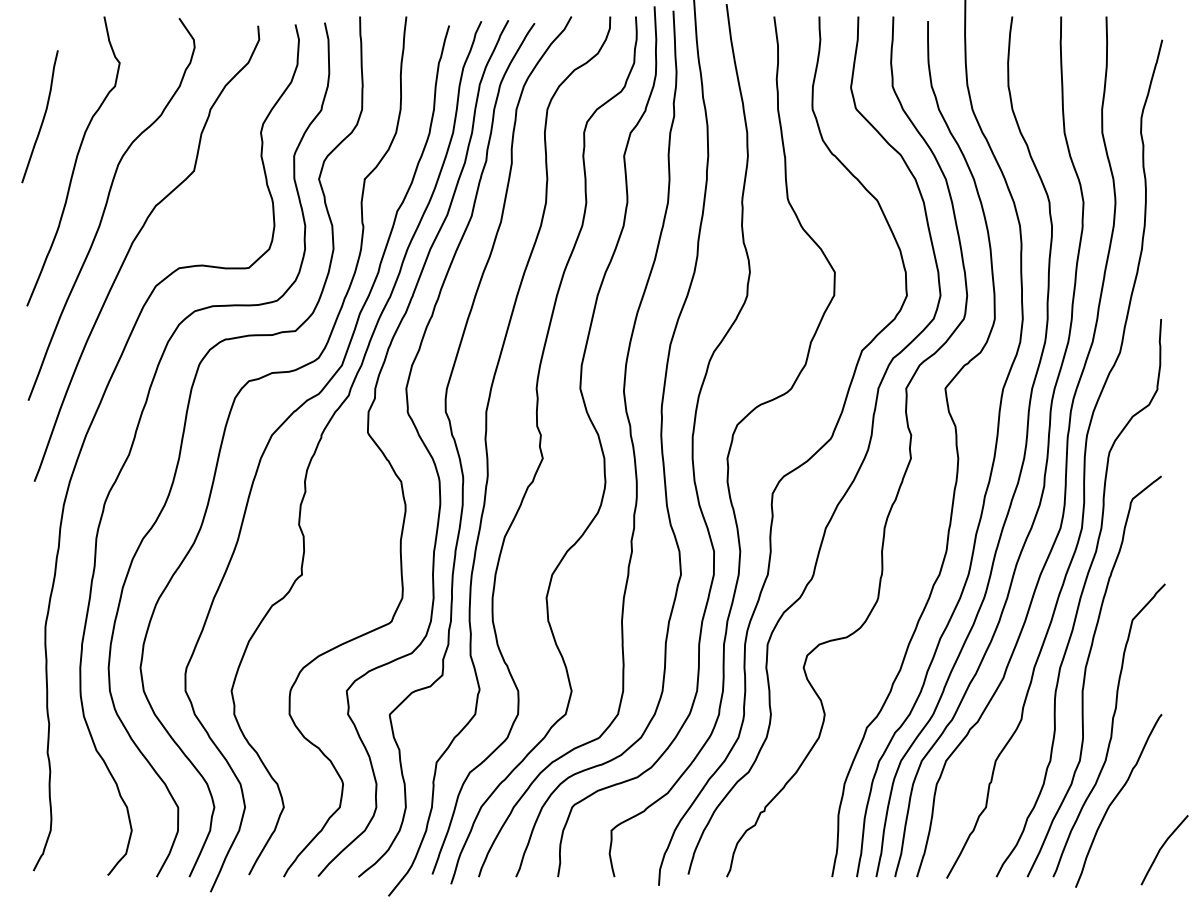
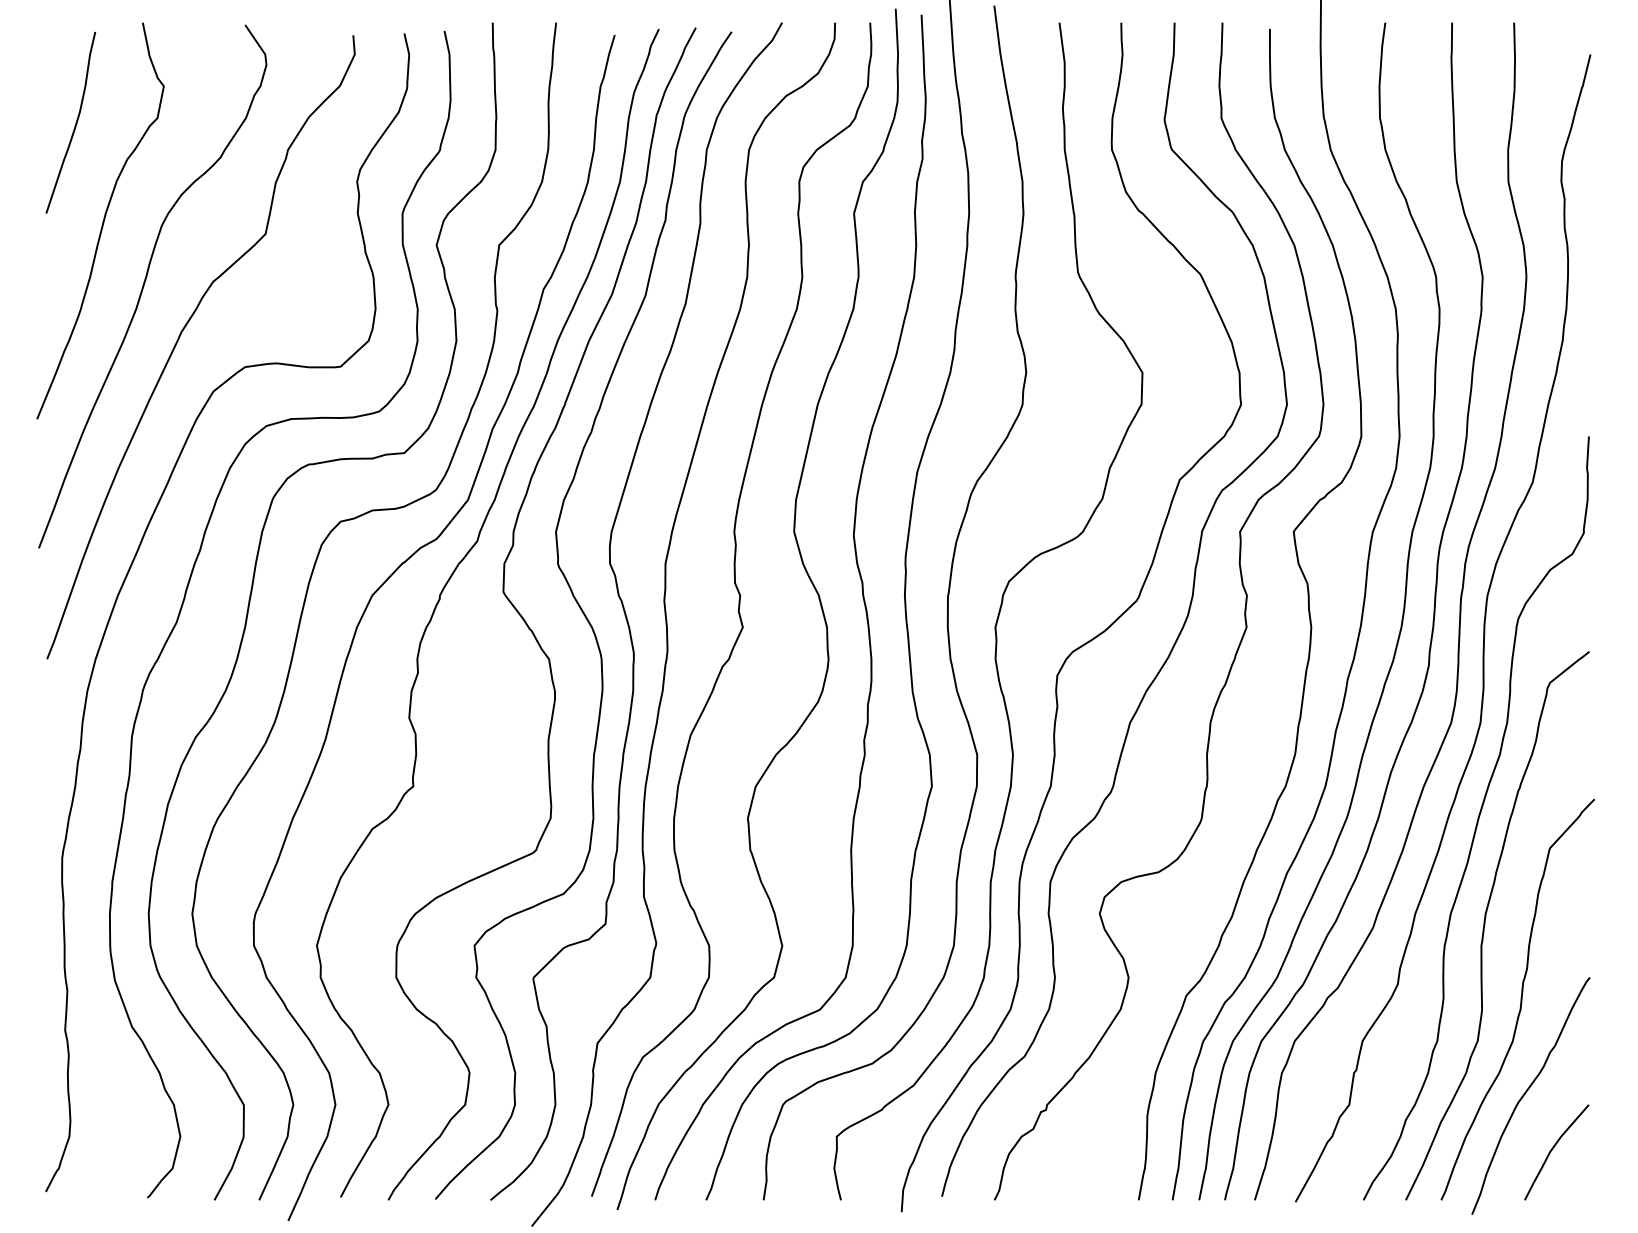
curve: (43, 116) -> (75, 122), moved
curve: (1162, 848) -> (1553, 1149), moved

